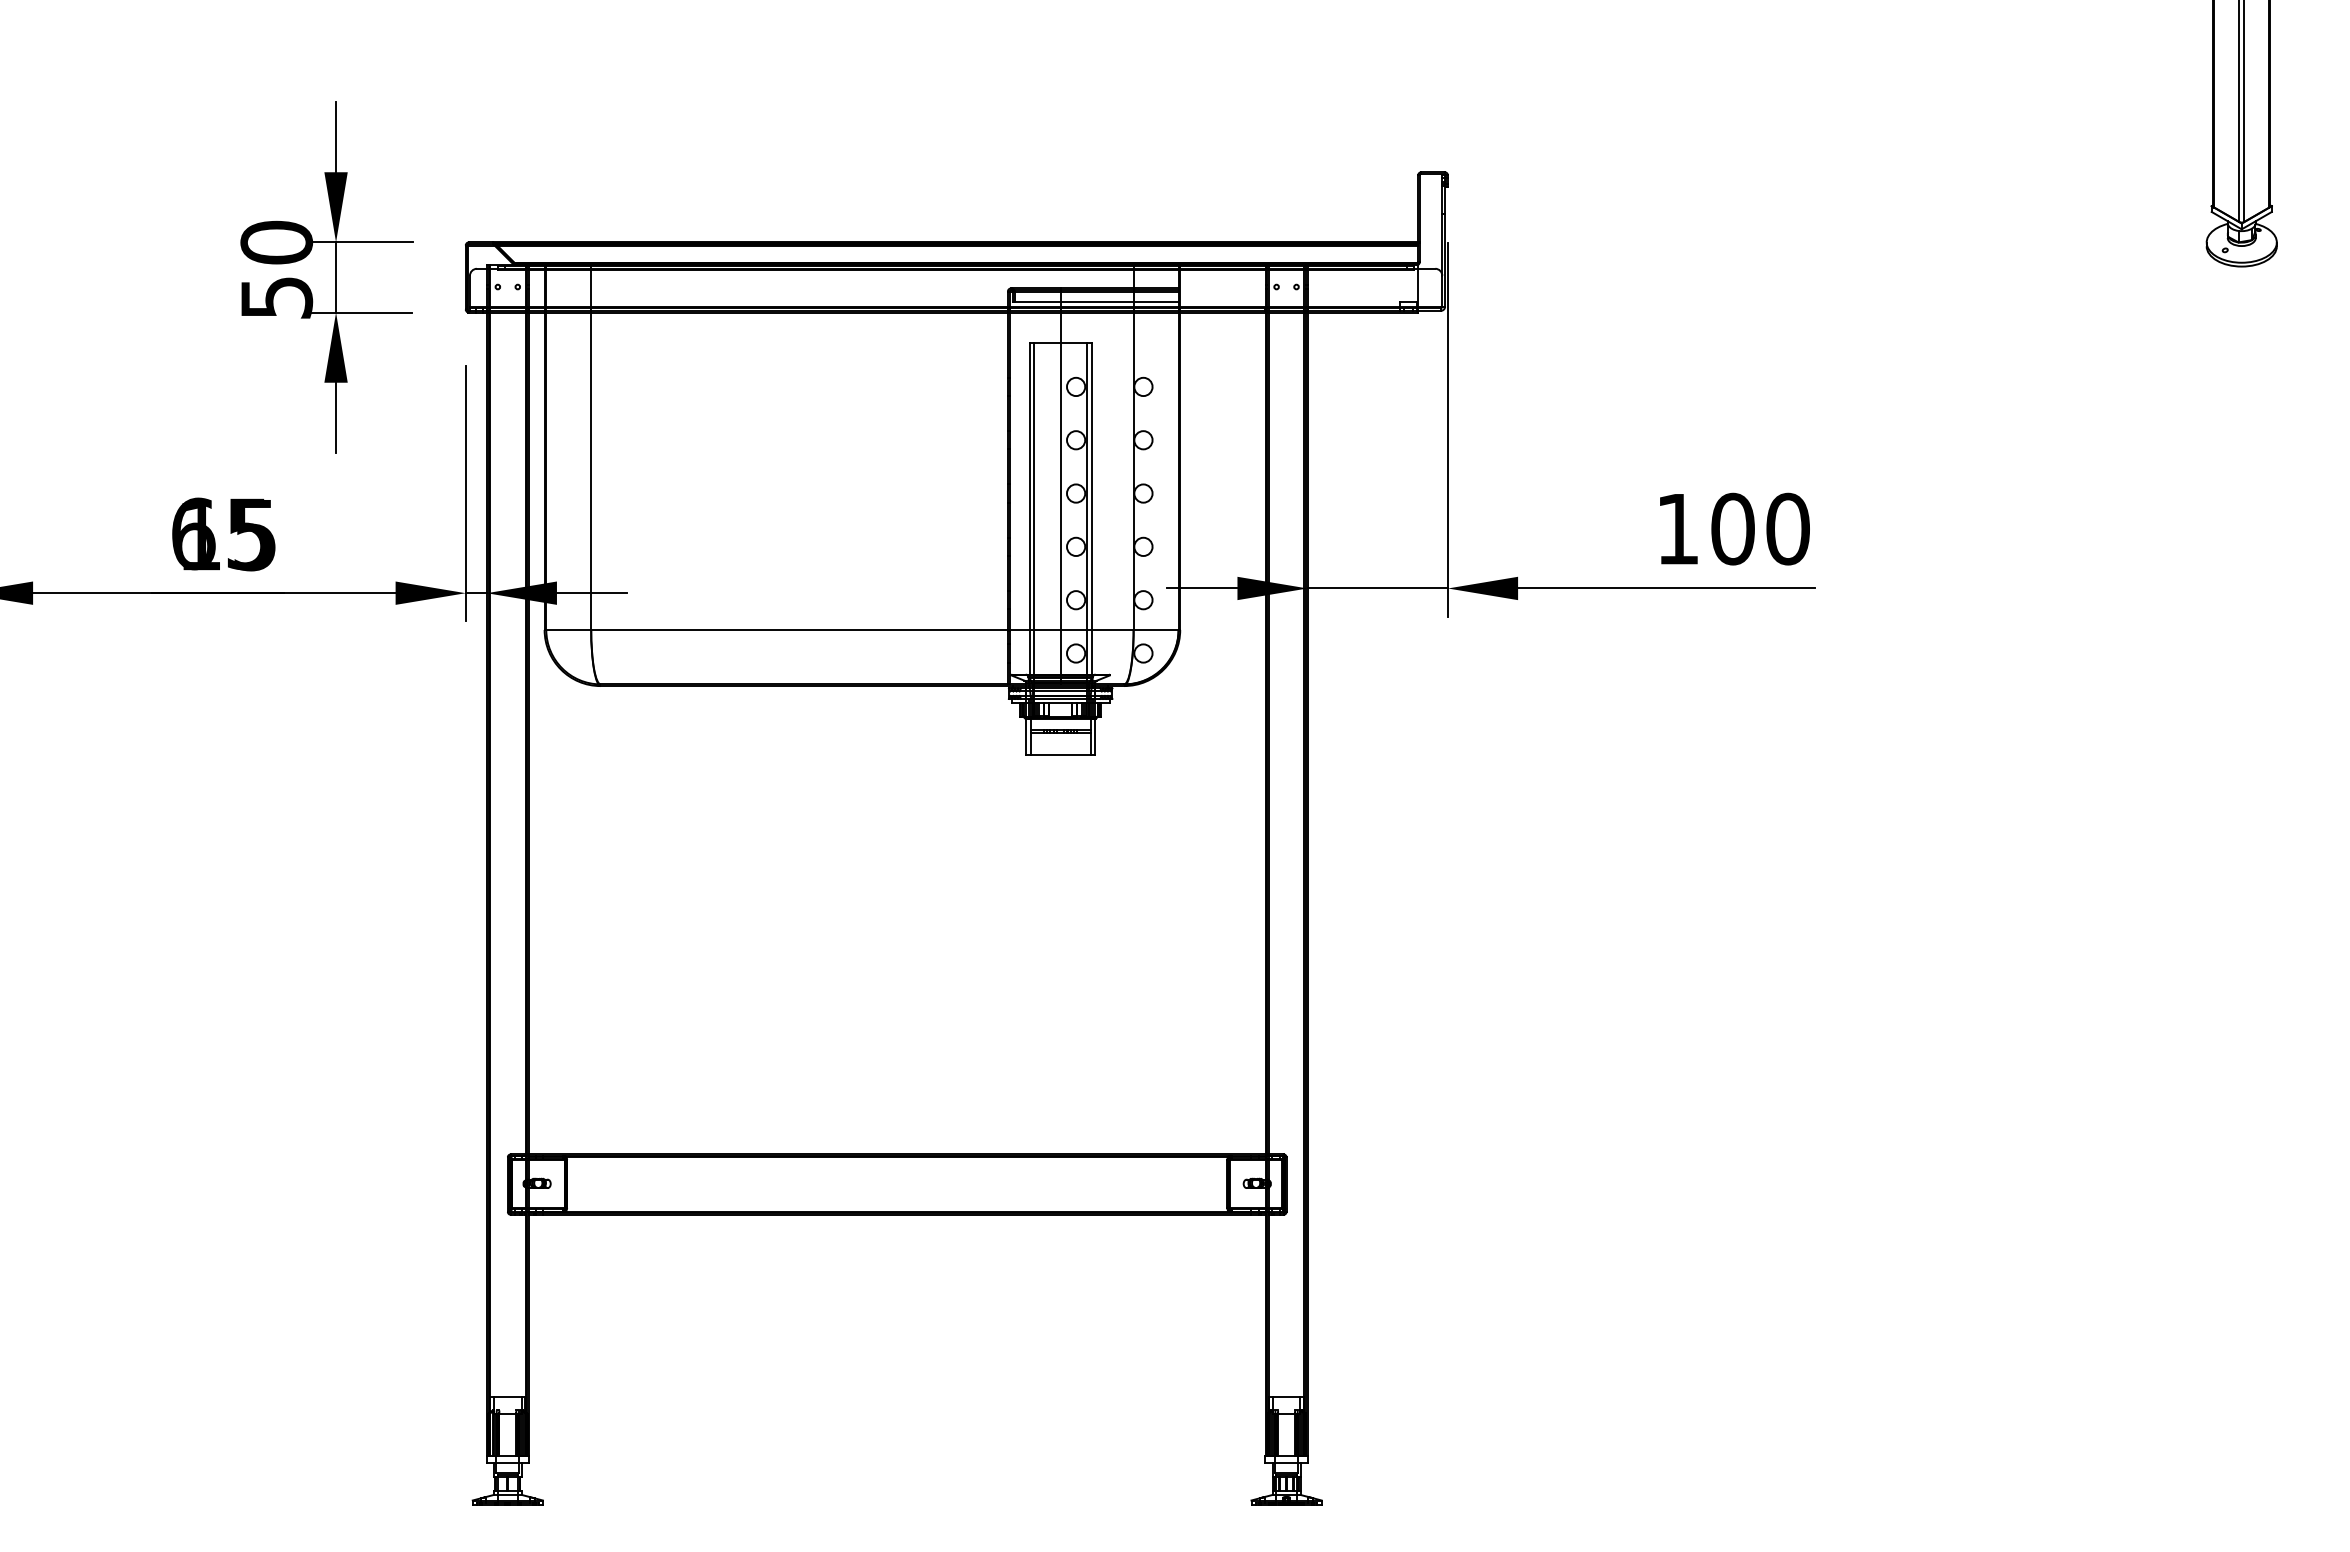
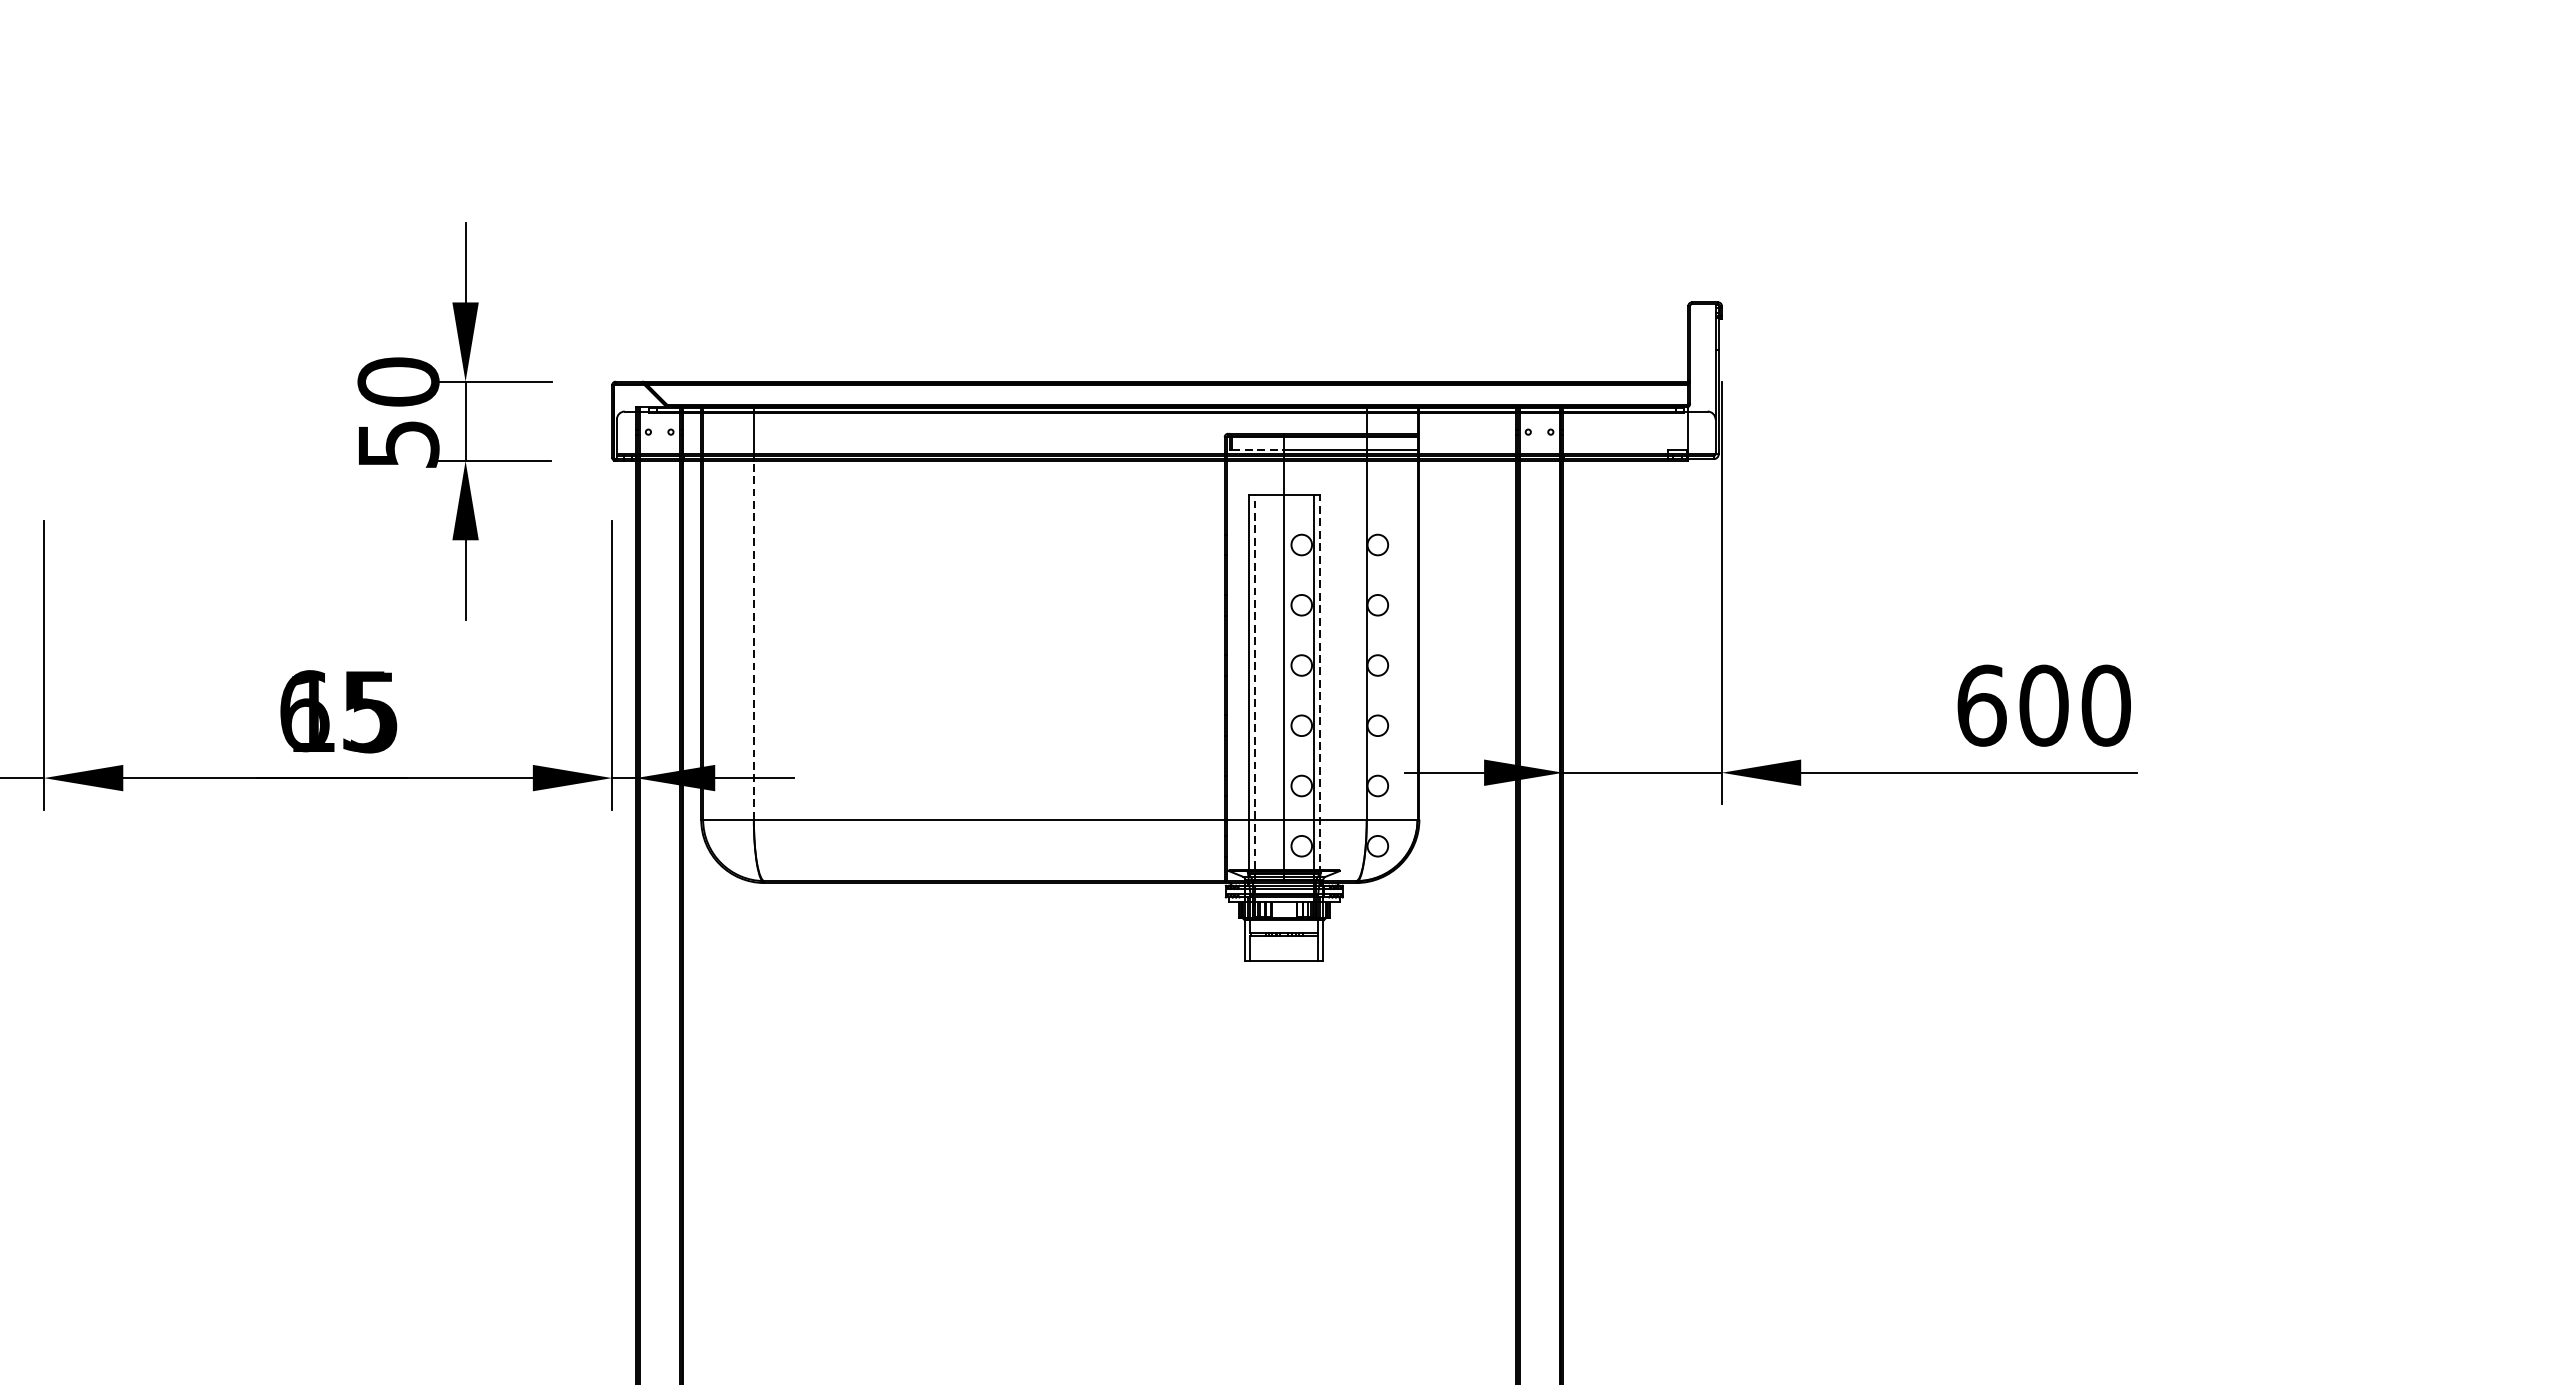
line: (1038, 302) -> (1259, 449), solid -> dashed
line: (591, 471) -> (754, 640), solid -> dashed
line: (1091, 510) -> (1319, 684), solid -> dashed
text: (1678, 528) -> (1982, 704), 100 -> 600
line: (1034, 529) -> (1254, 706), solid -> dashed

